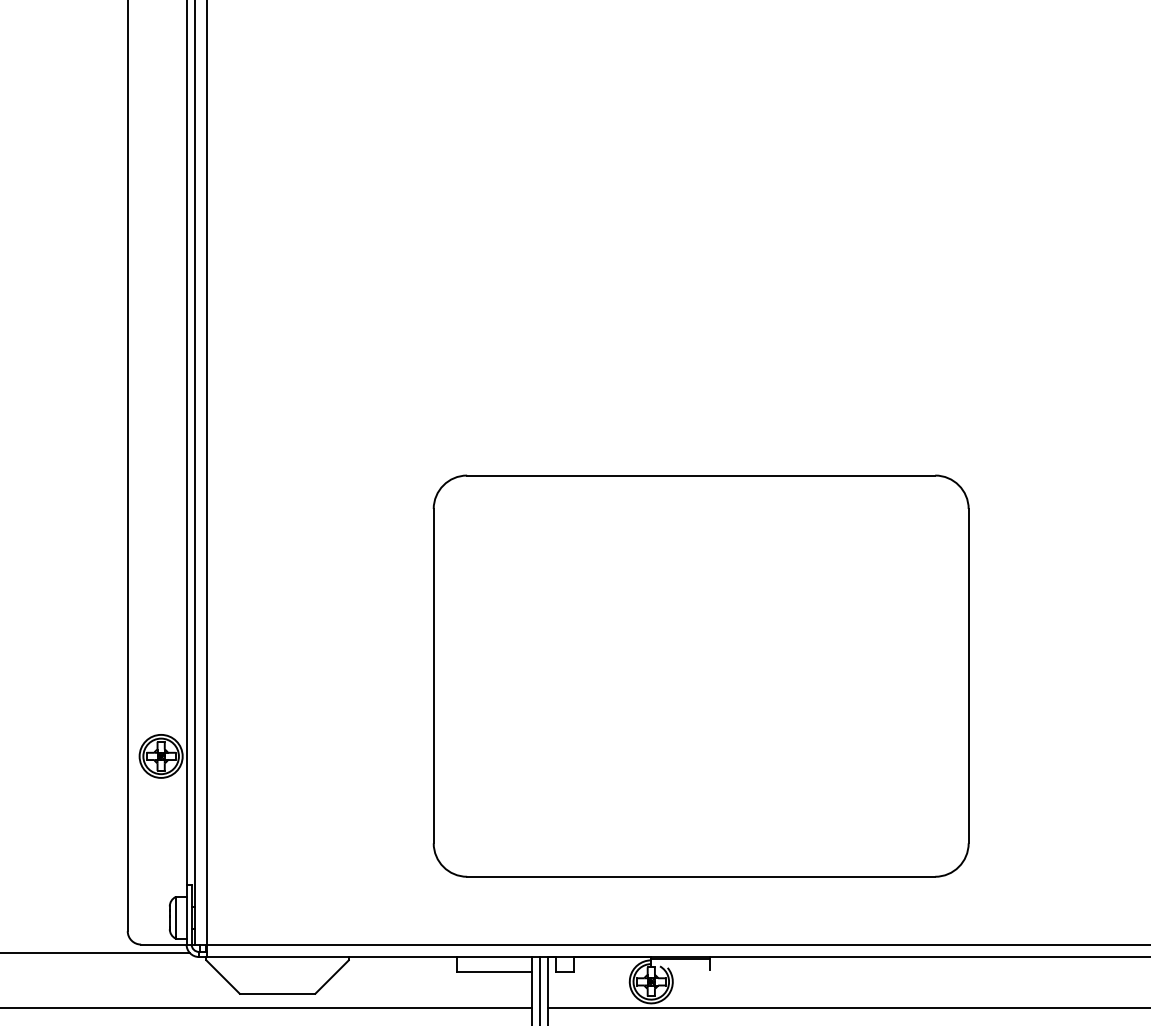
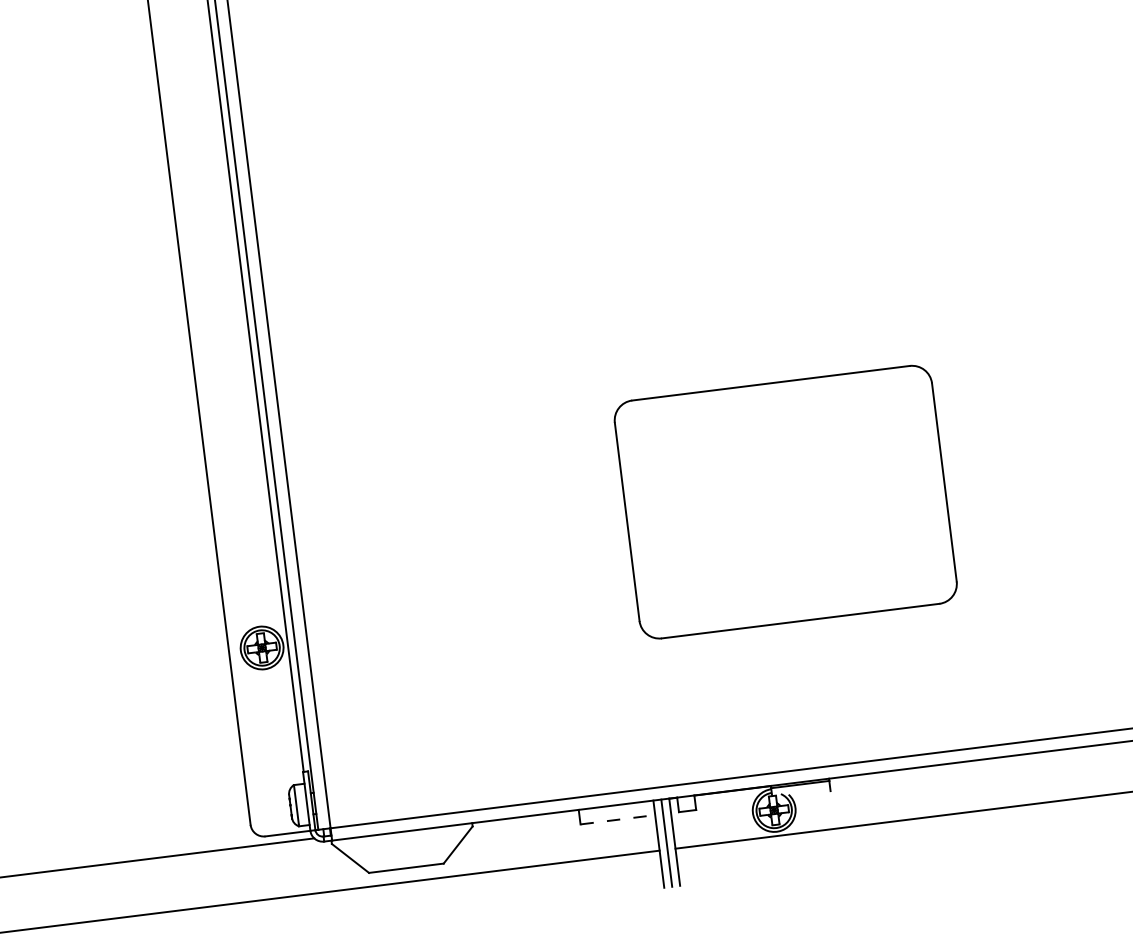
part: (700, 675) -> (785, 501), size x0.6
line: (494, 971) -> (617, 819), solid -> dashed

